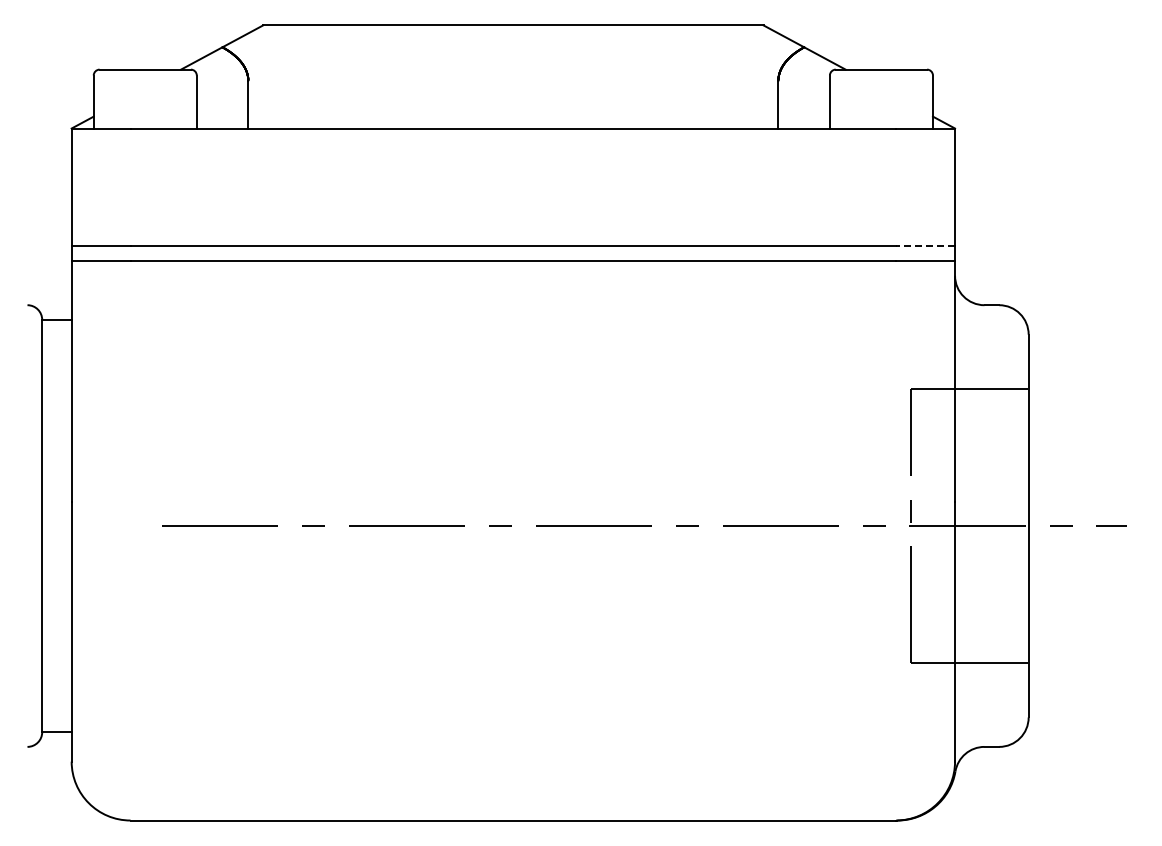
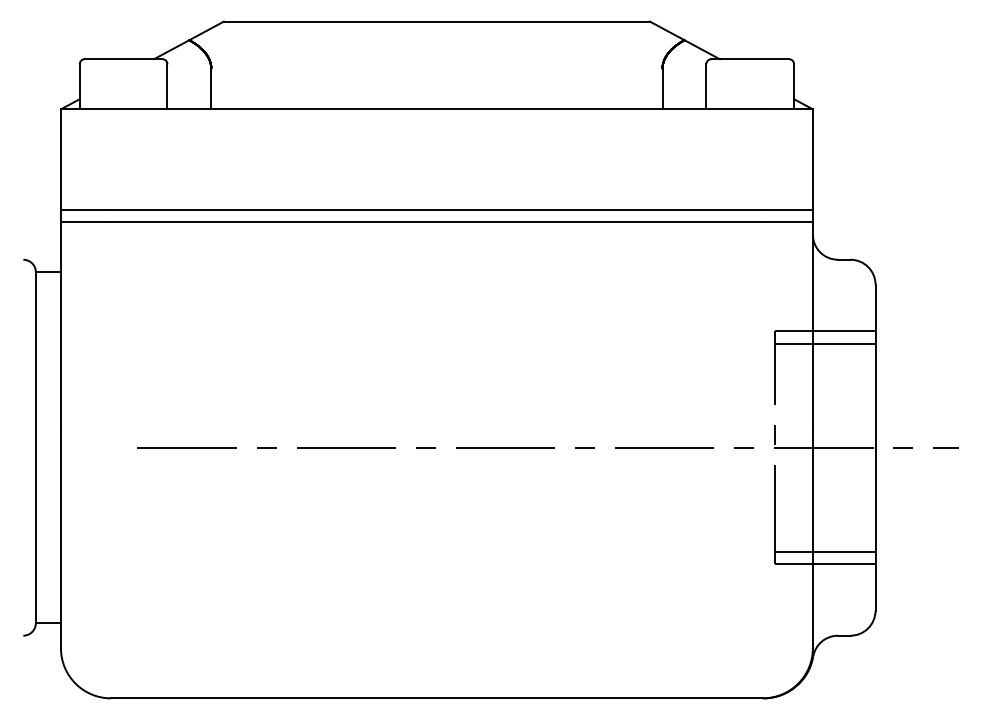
line: (925, 246) -> (787, 209), dashed -> solid
line: (969, 403) -> (825, 343), added
line: (969, 648) -> (825, 551), added

